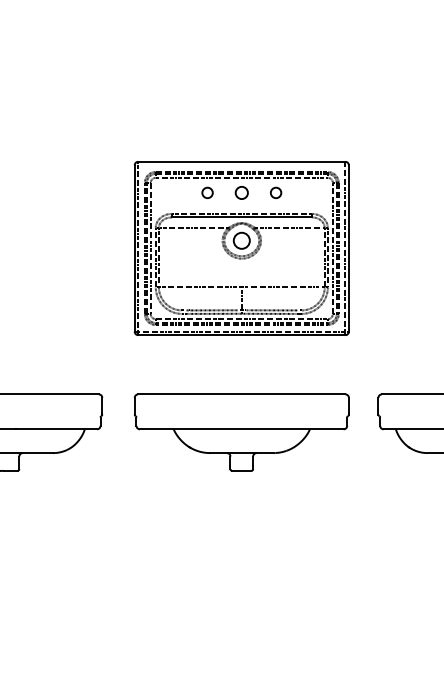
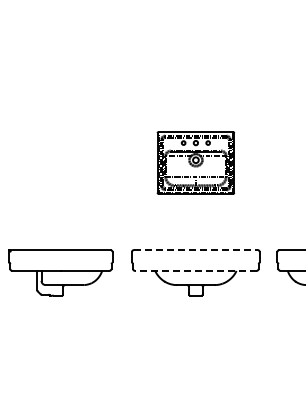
part: (241, 247) -> (195, 162), size x0.6
line: (241, 395) -> (195, 250), solid -> dashed
line: (241, 428) -> (195, 270), solid -> dashed

